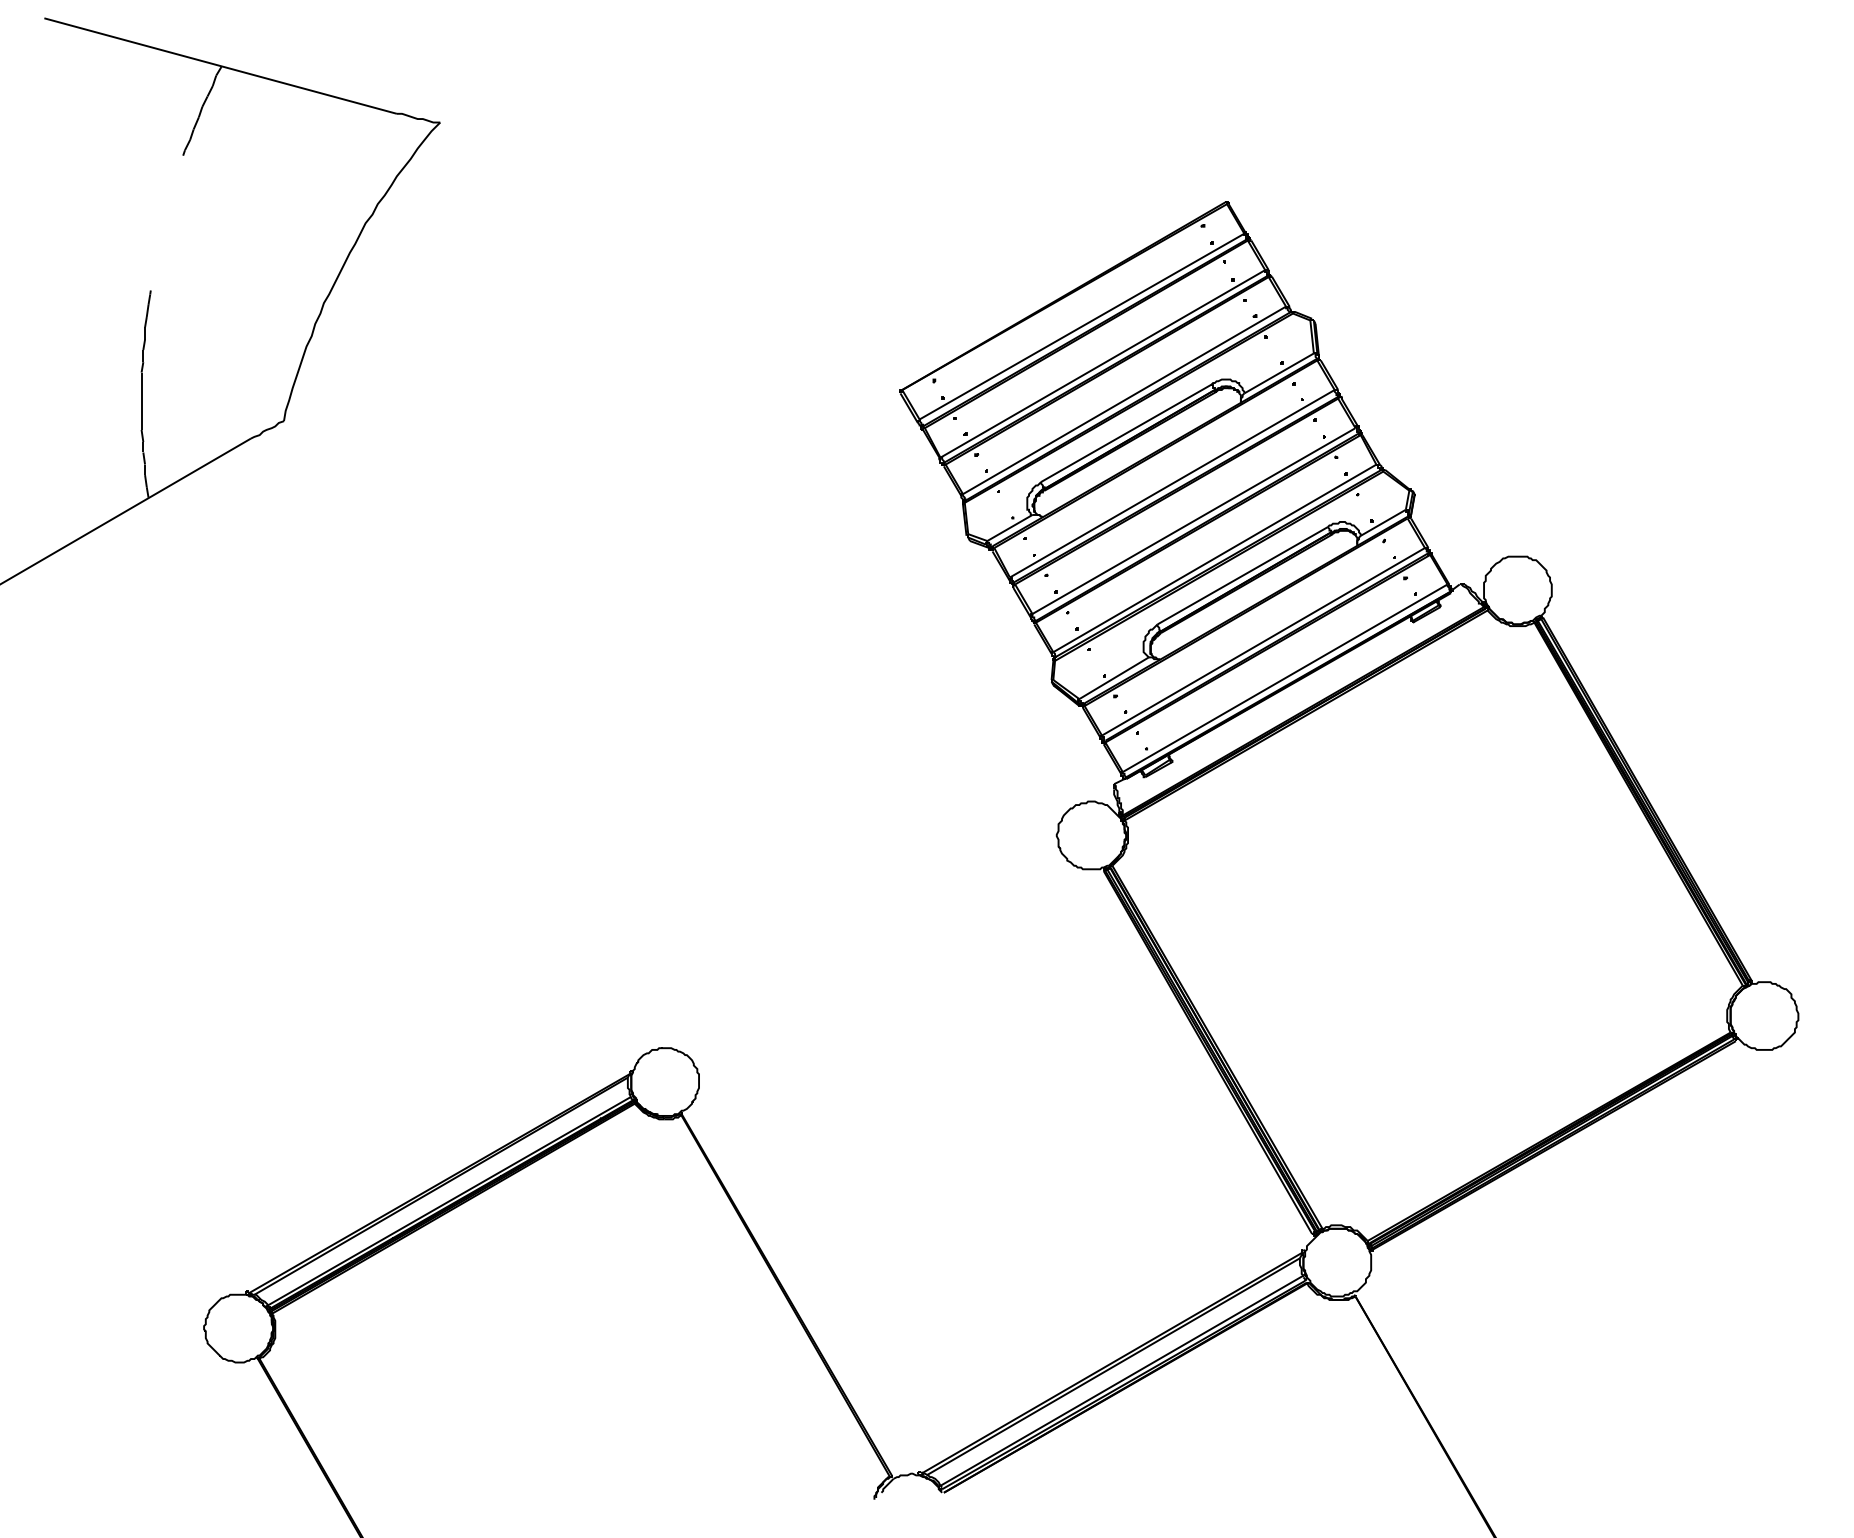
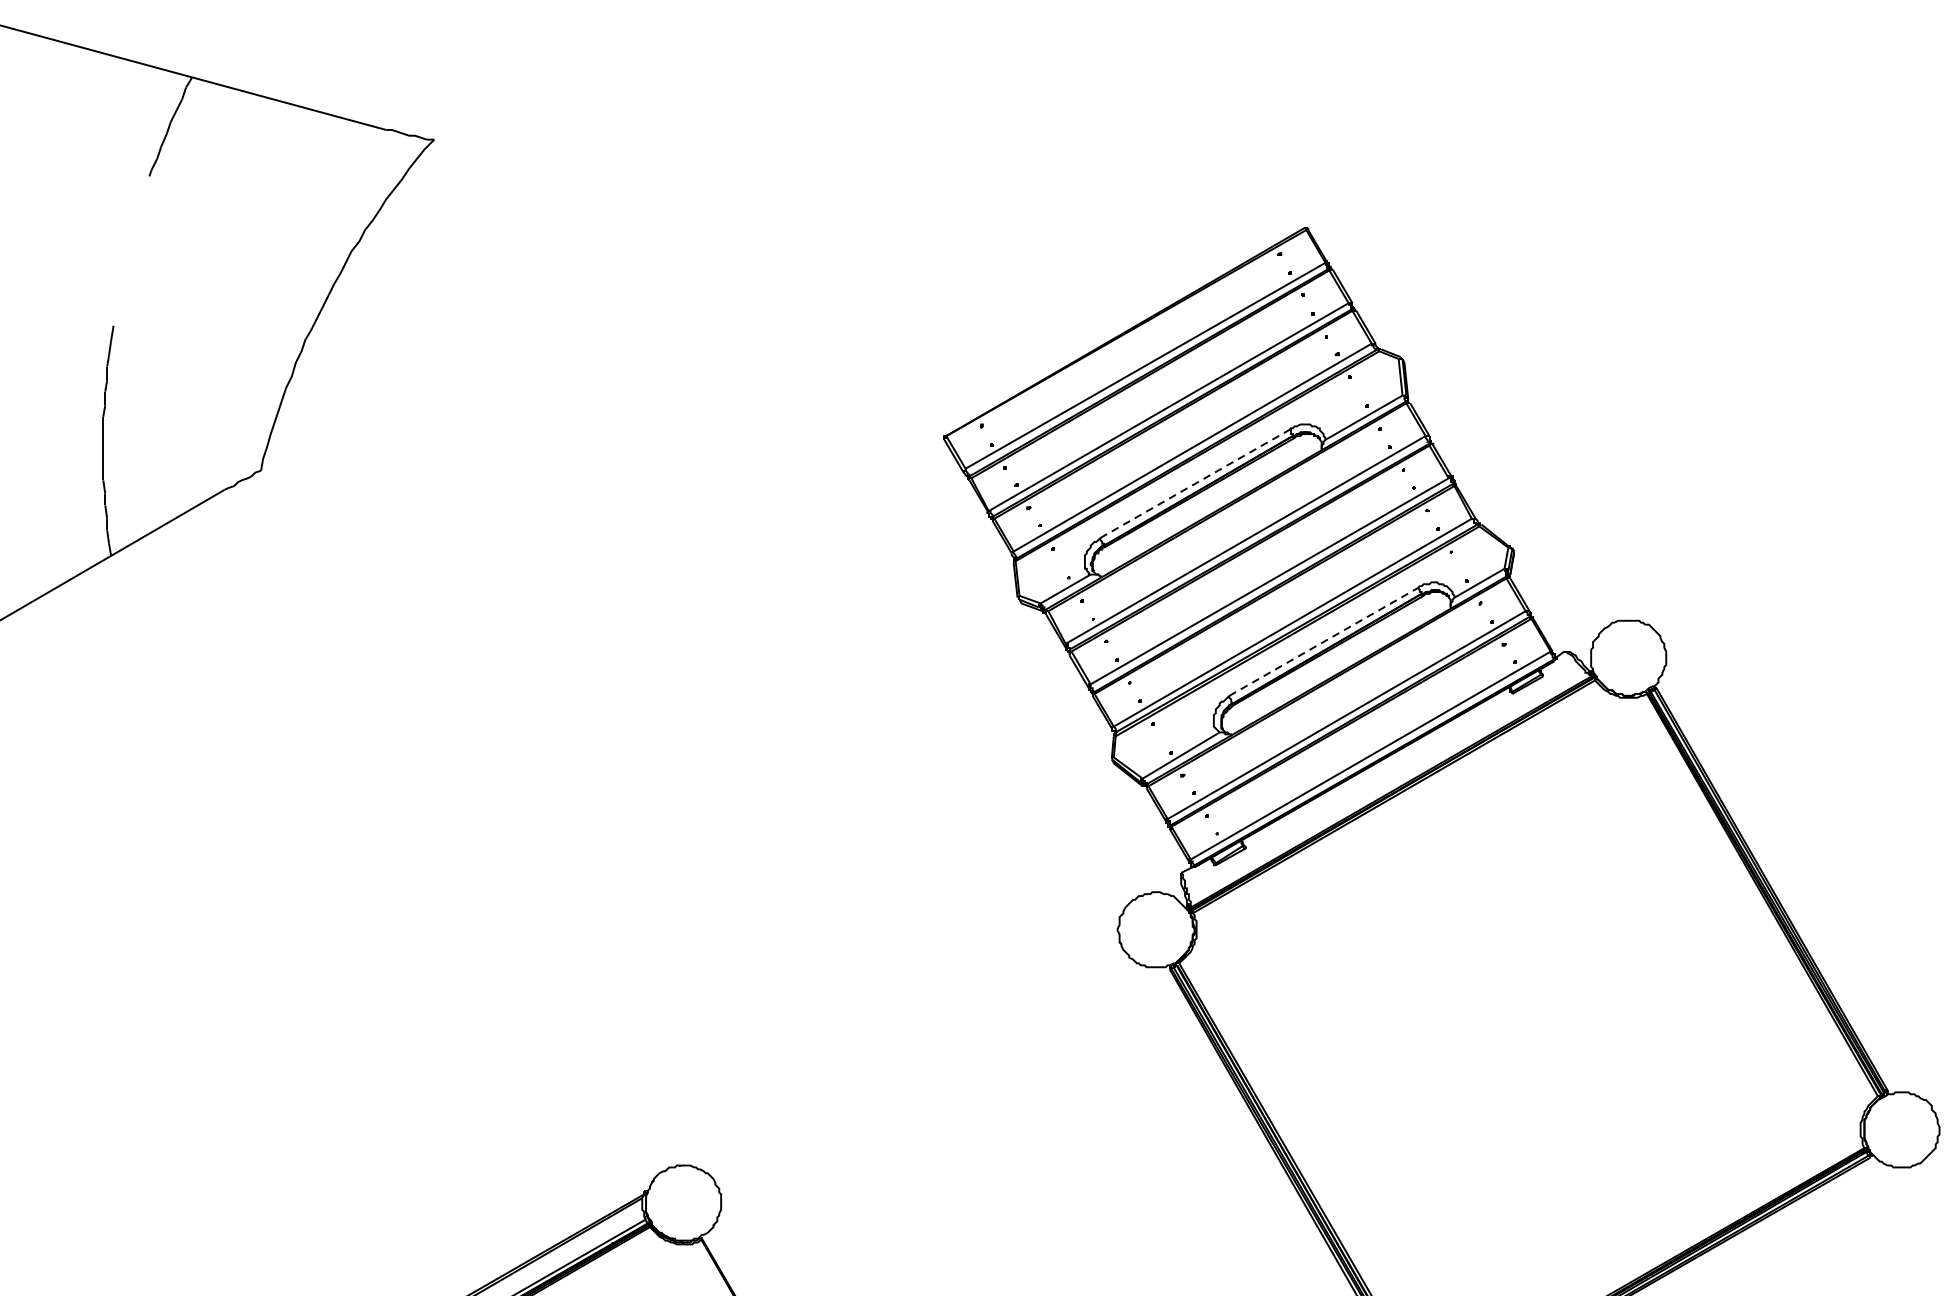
line: (1126, 433) -> (1194, 484), solid -> dashed
line: (1243, 575) -> (1324, 641), solid -> dashed

